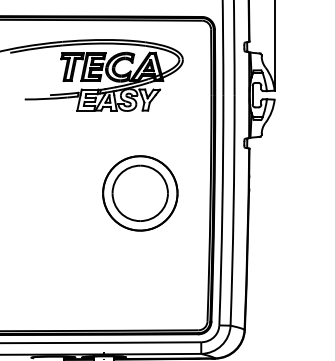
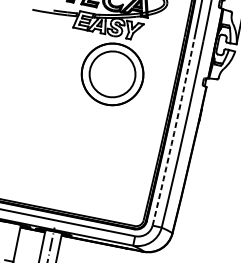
part: (140, 193) -> (112, 74), moved
arc: (222, 210) -> (174, 132), solid -> dashed

